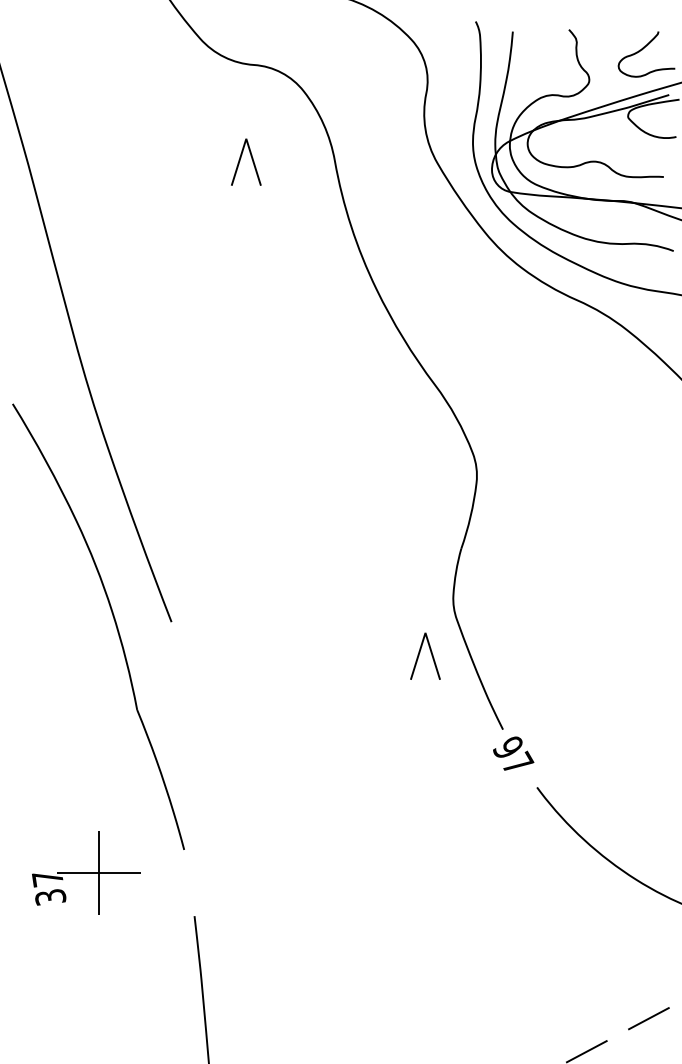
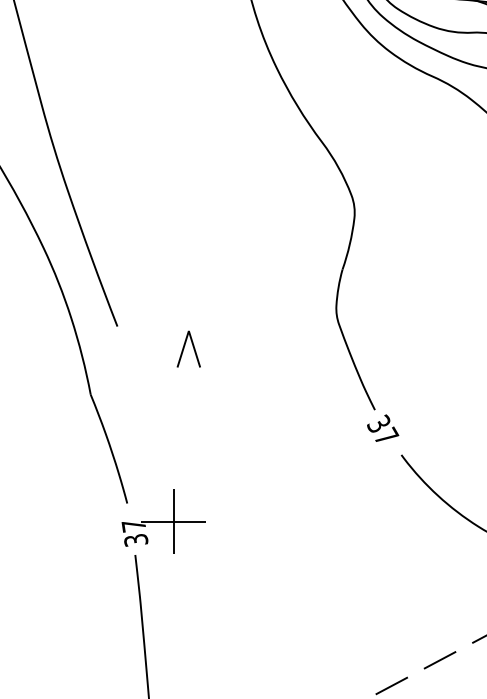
part: (425, 655) -> (188, 348), moved
text: (507, 746) -> (378, 423), 97 -> 37
part: (86, 872) -> (164, 521), moved

